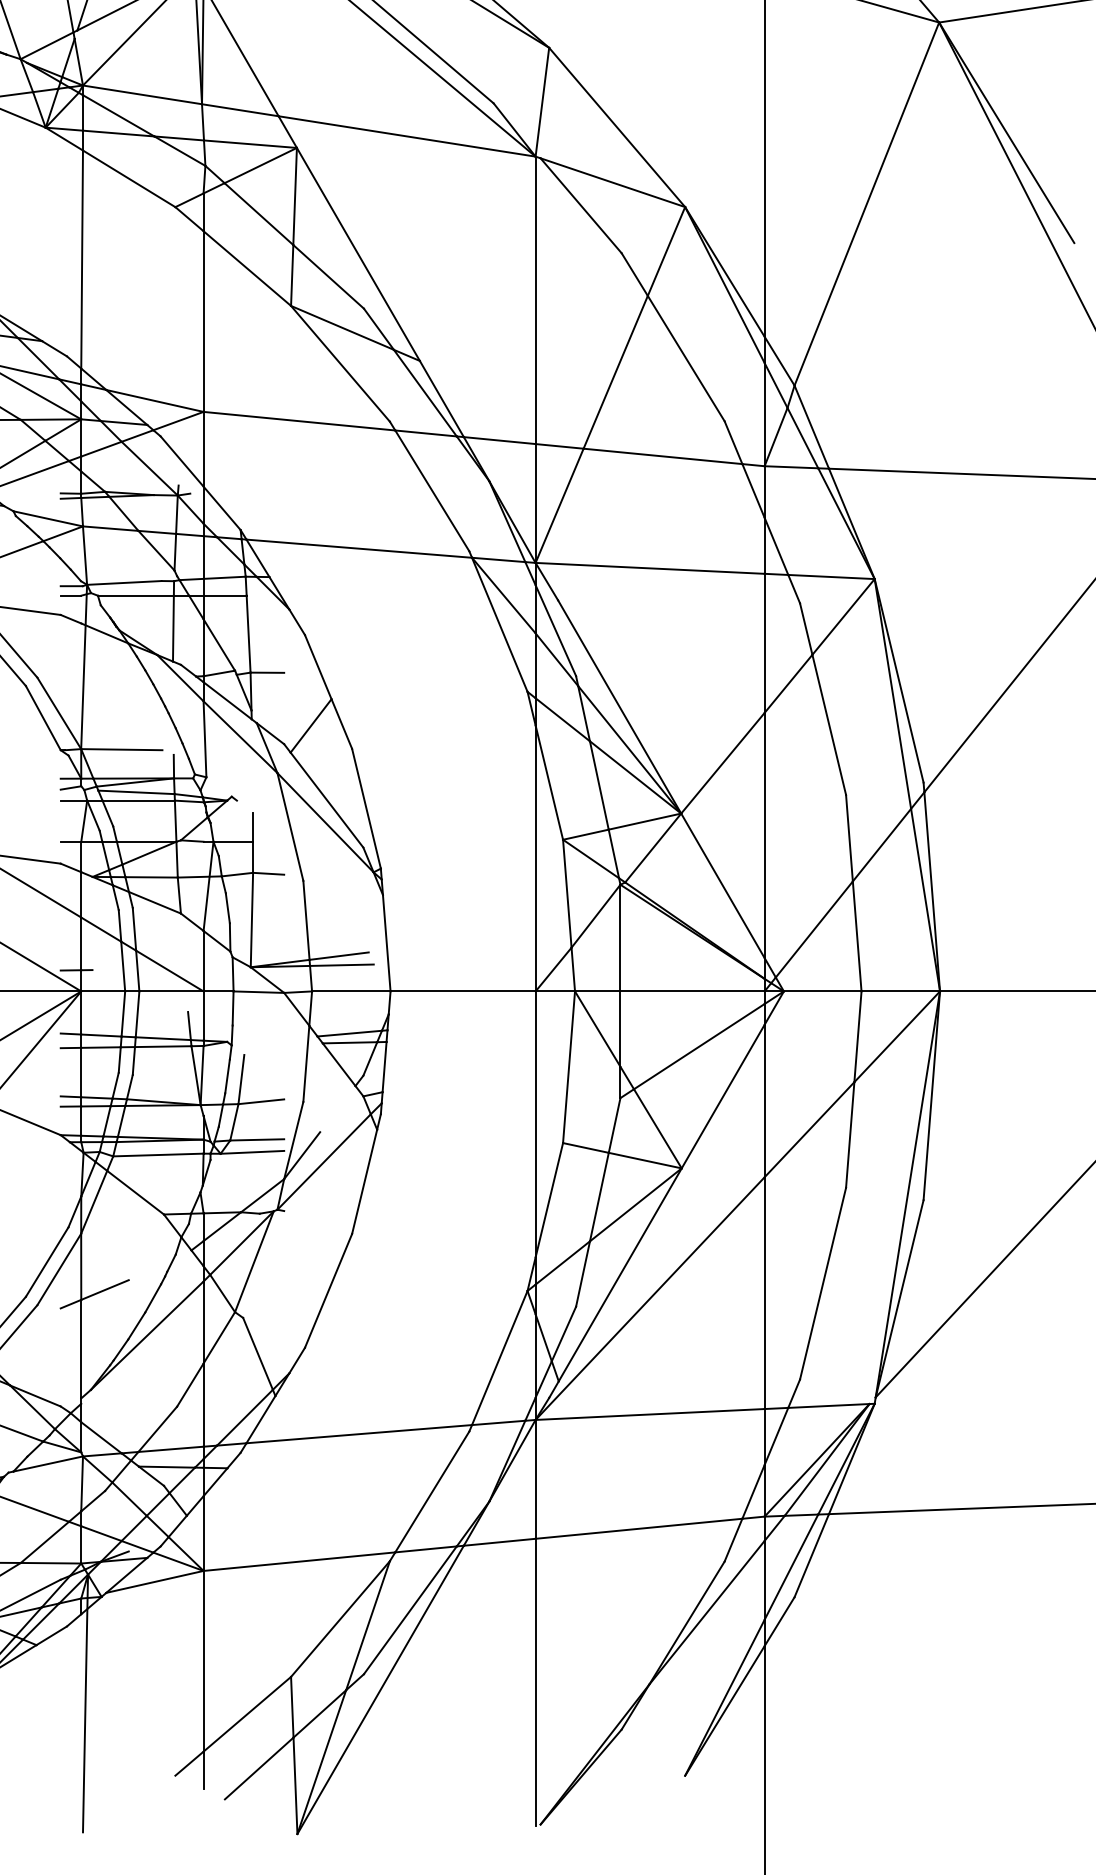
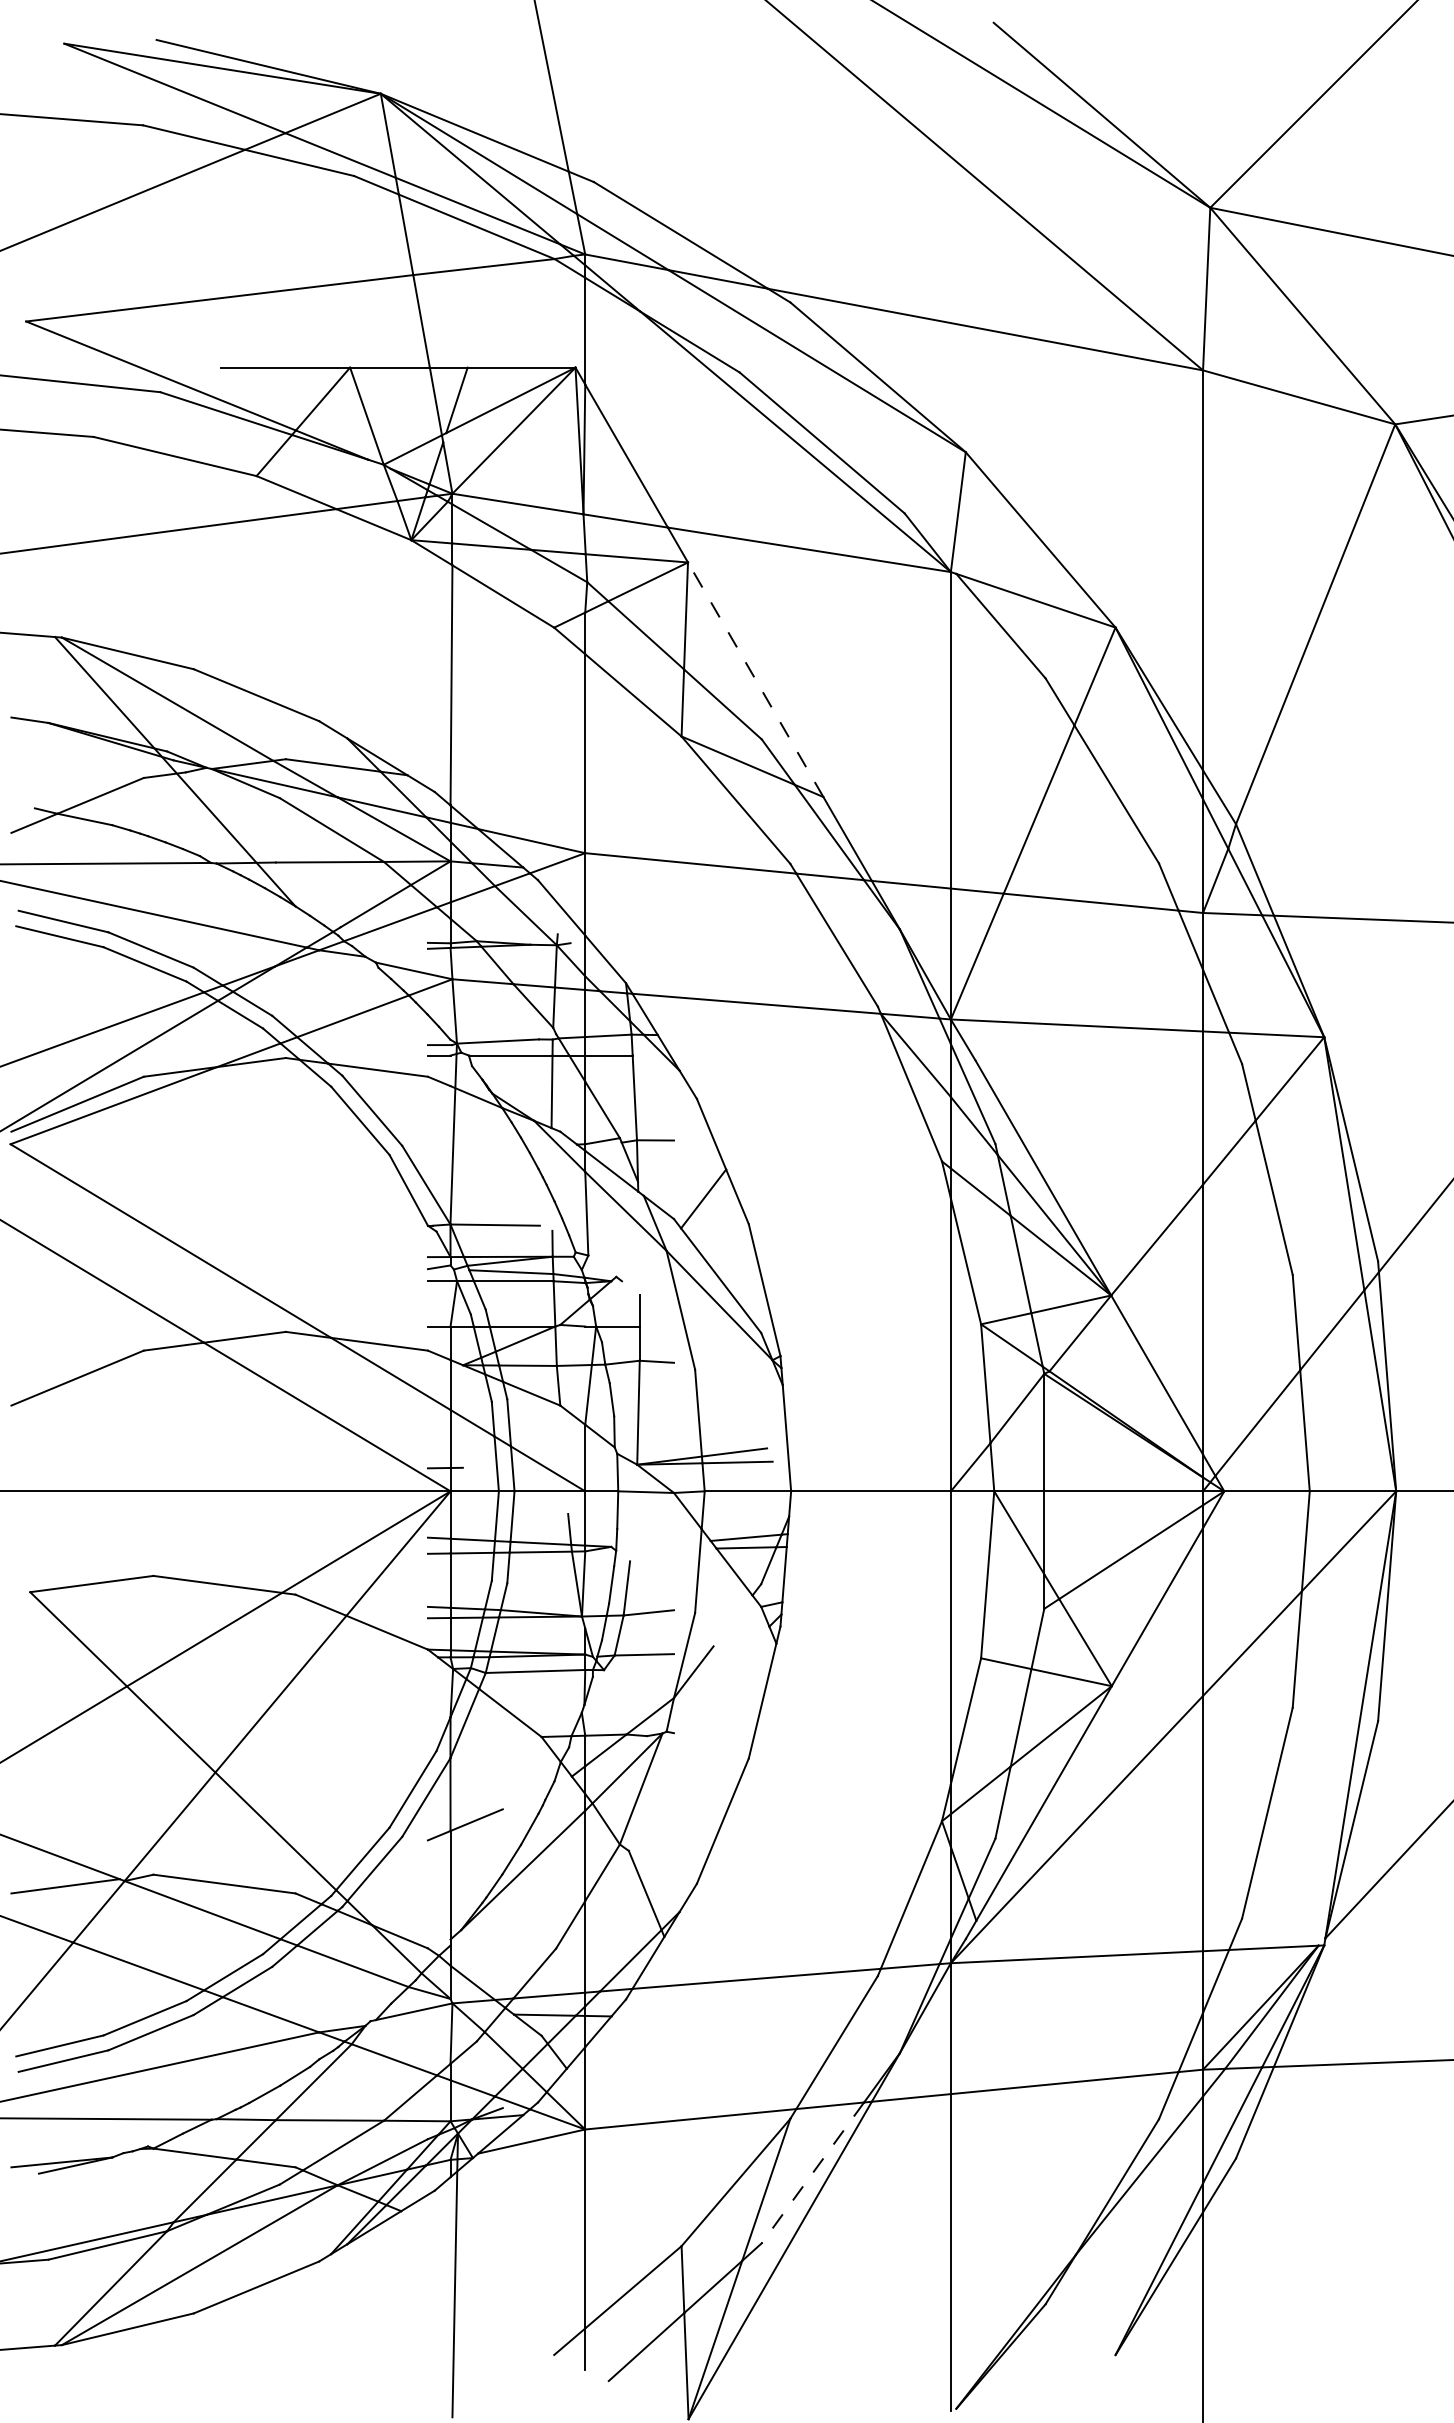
line: (358, 254) -> (755, 679), solid -> dashed
line: (251, 1152) -> (638, 1668), removed
line: (323, 1161) -> (717, 1678), removed
line: (409, 1609) -> (812, 2172), solid -> dashed

